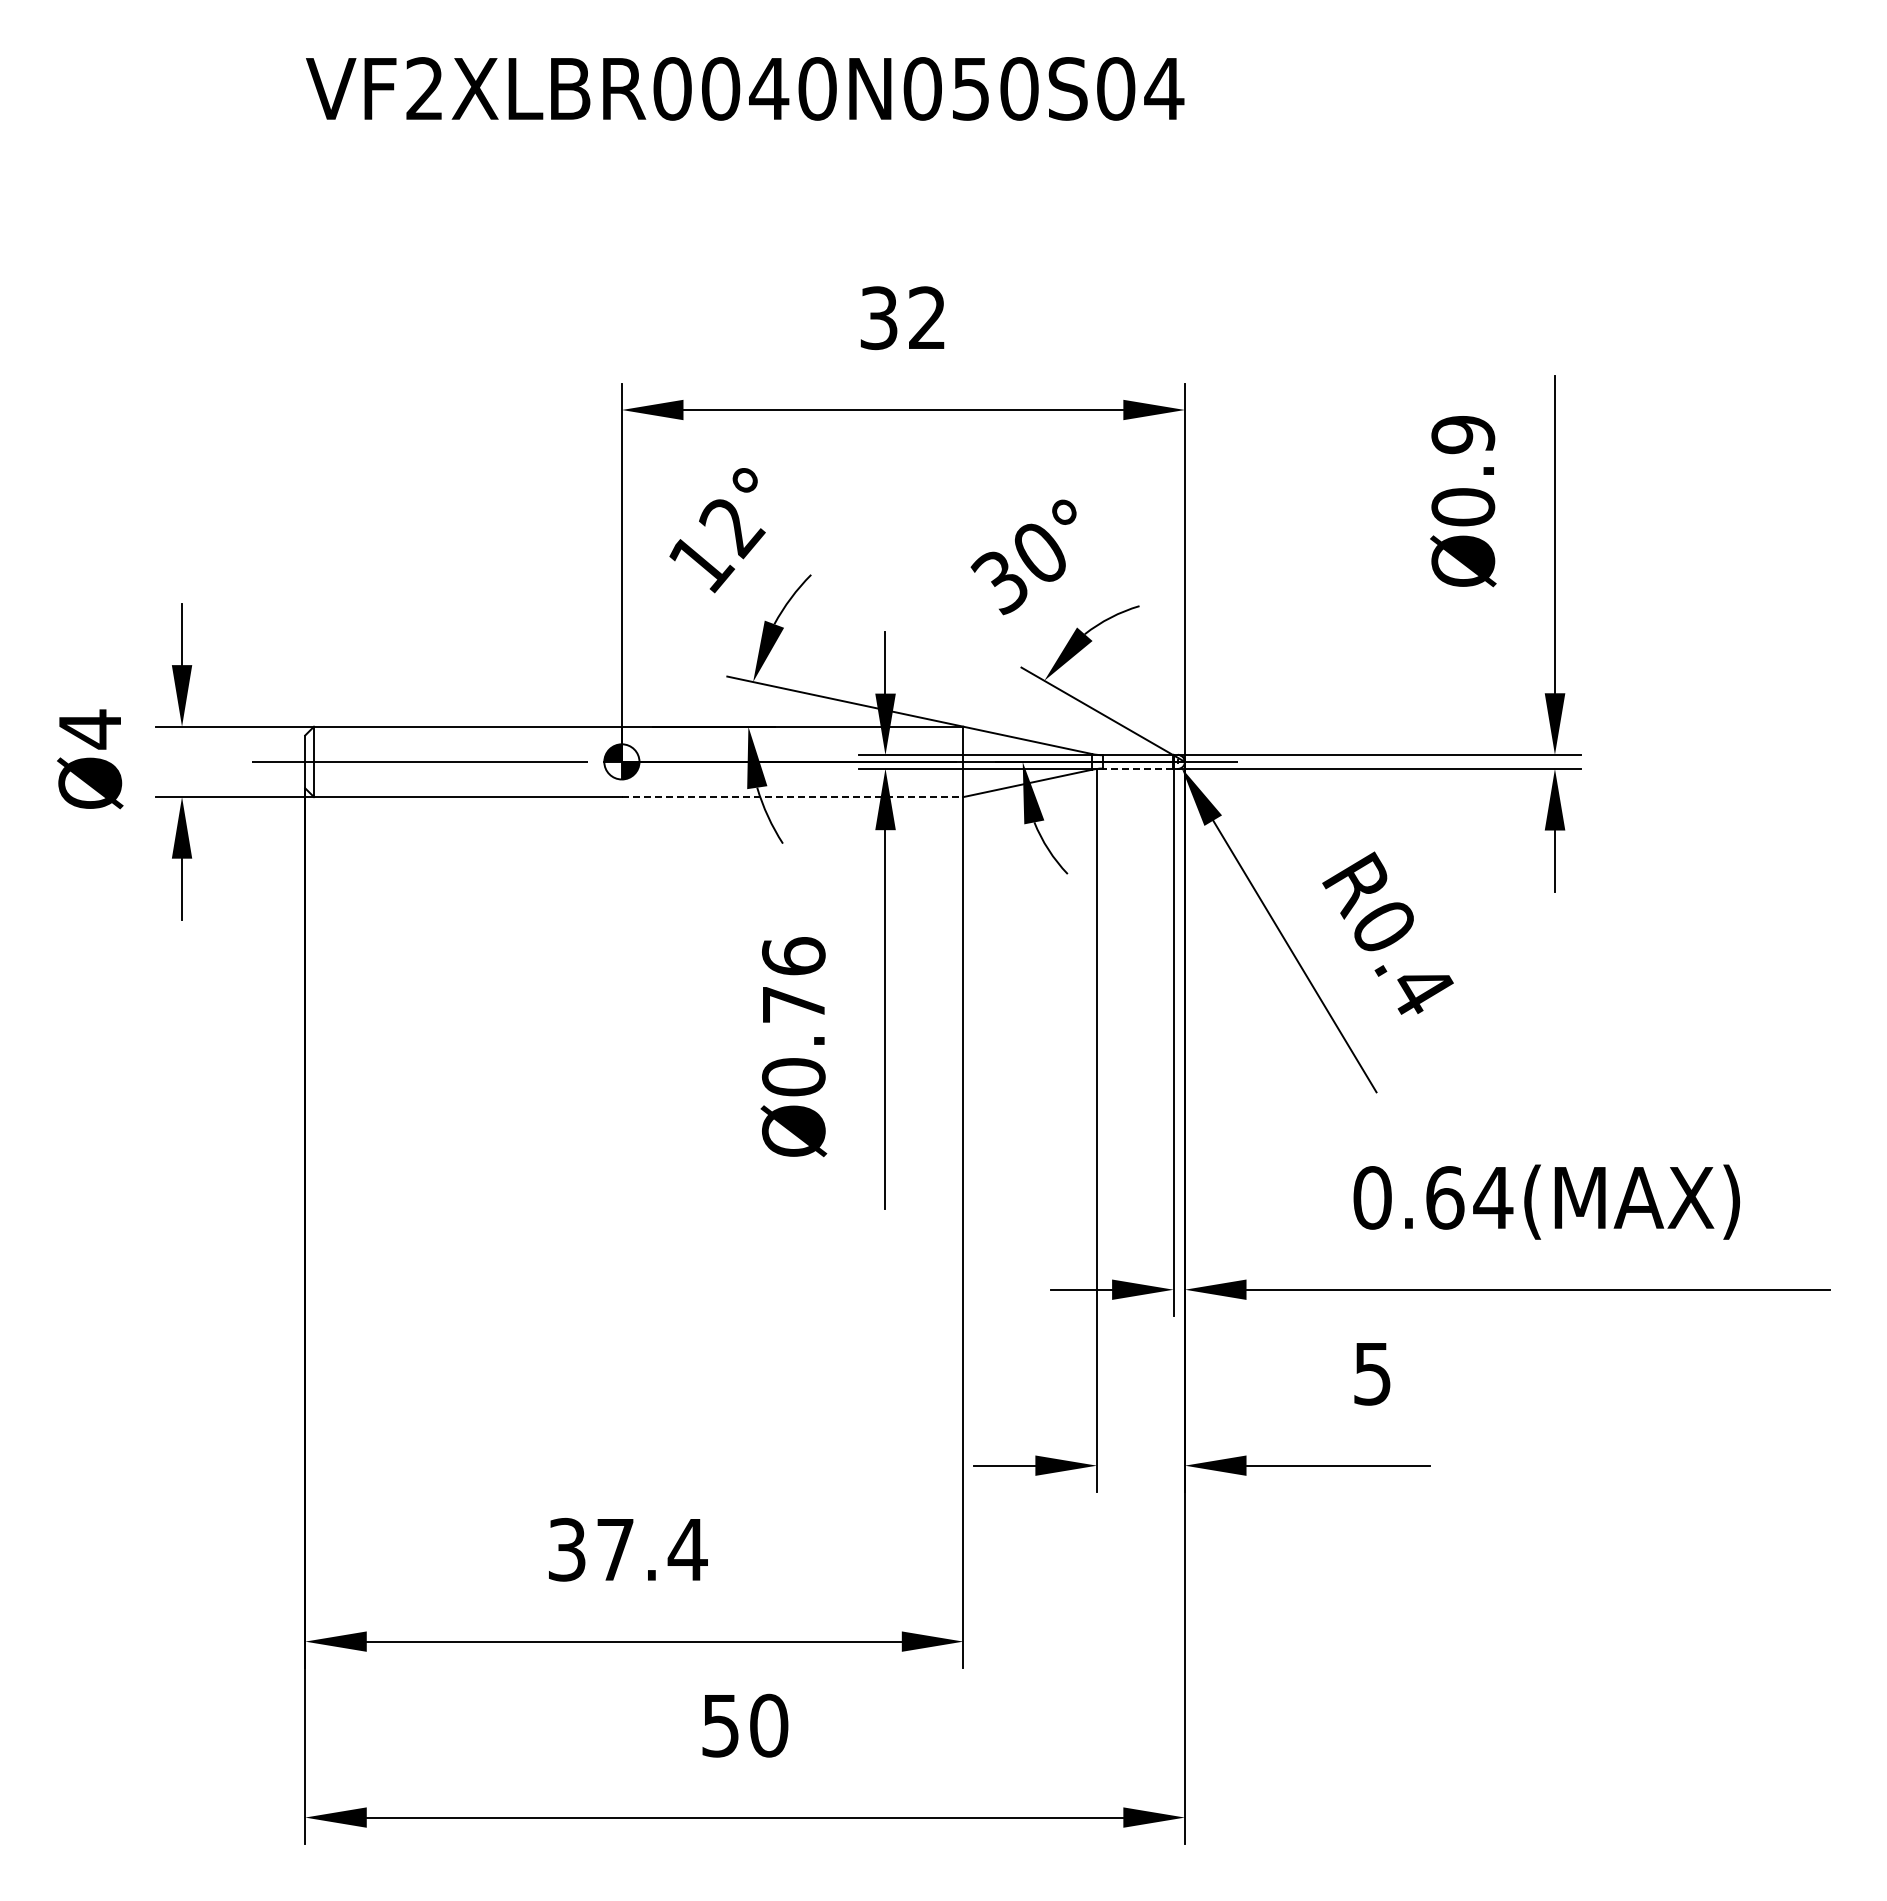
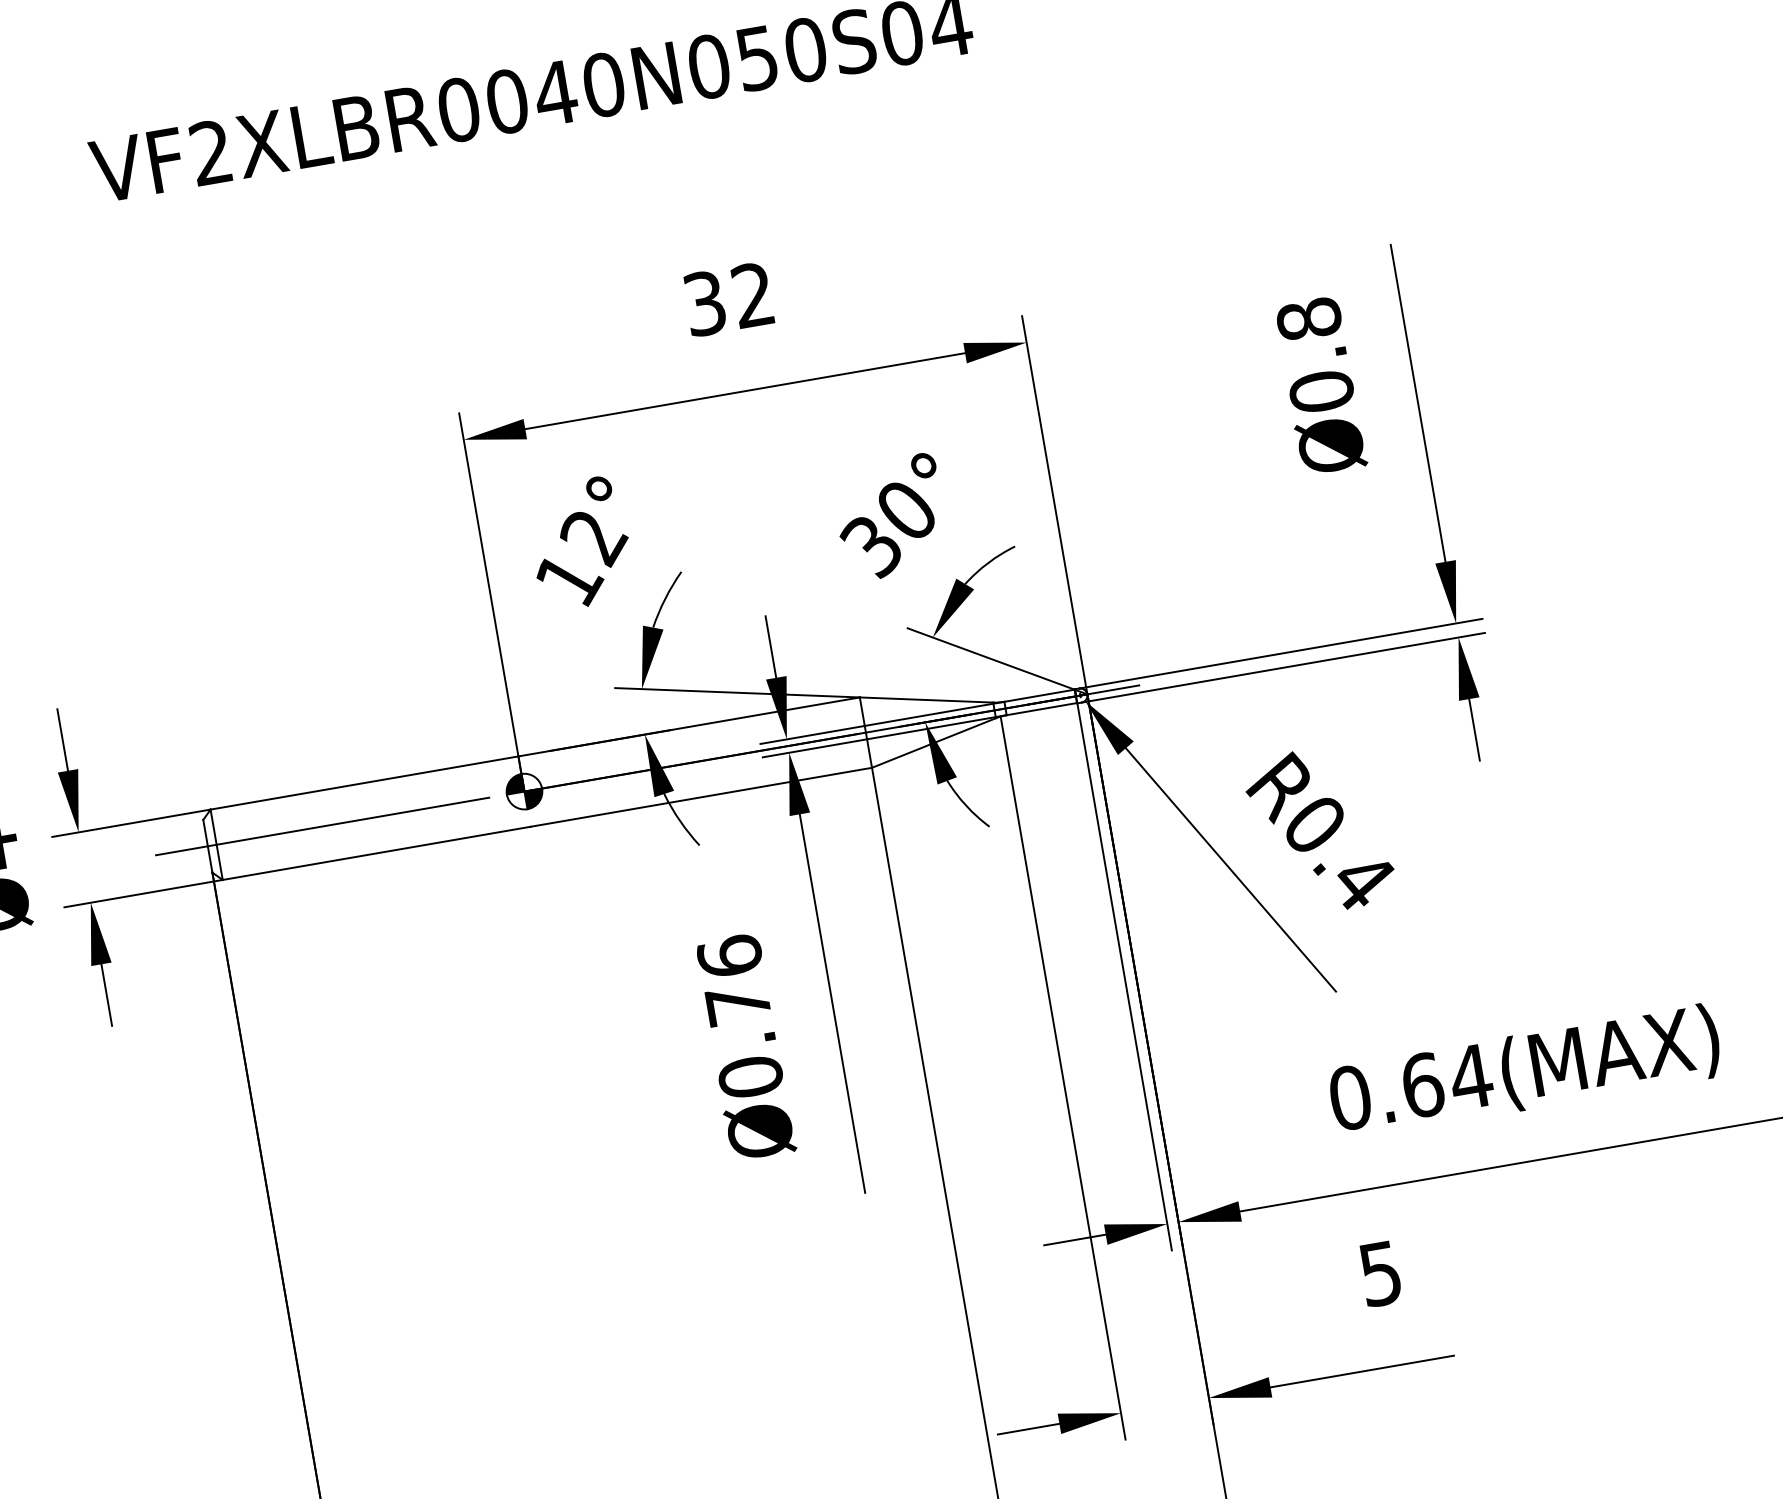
text: (1463, 434) -> (1309, 318), Ø0.9 -> Ø0.8
line: (1137, 768) -> (1041, 709), dashed -> solid
line: (792, 797) -> (701, 797), dashed -> solid

